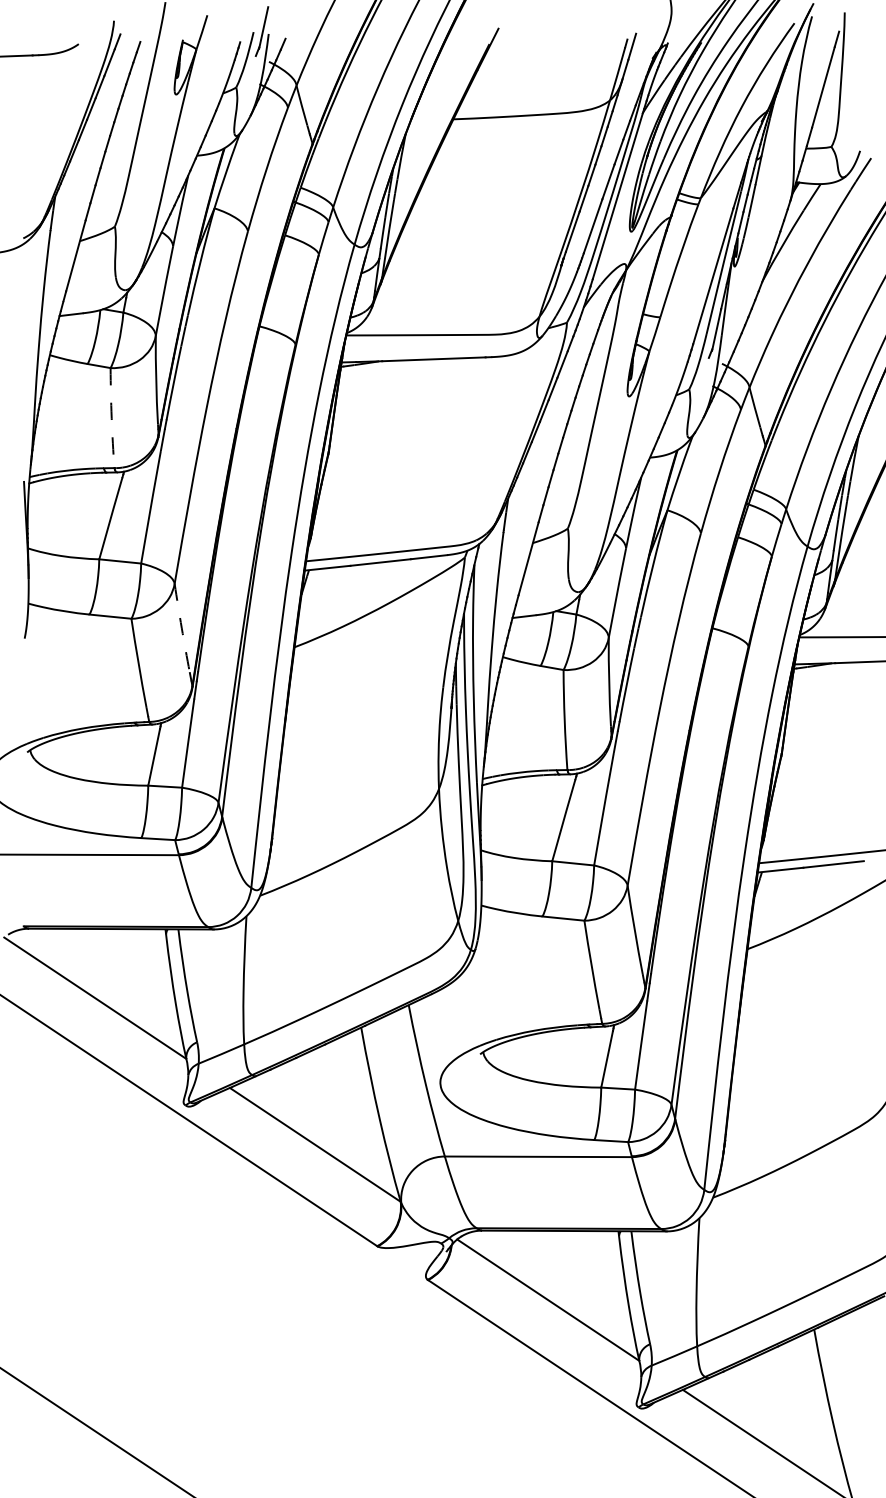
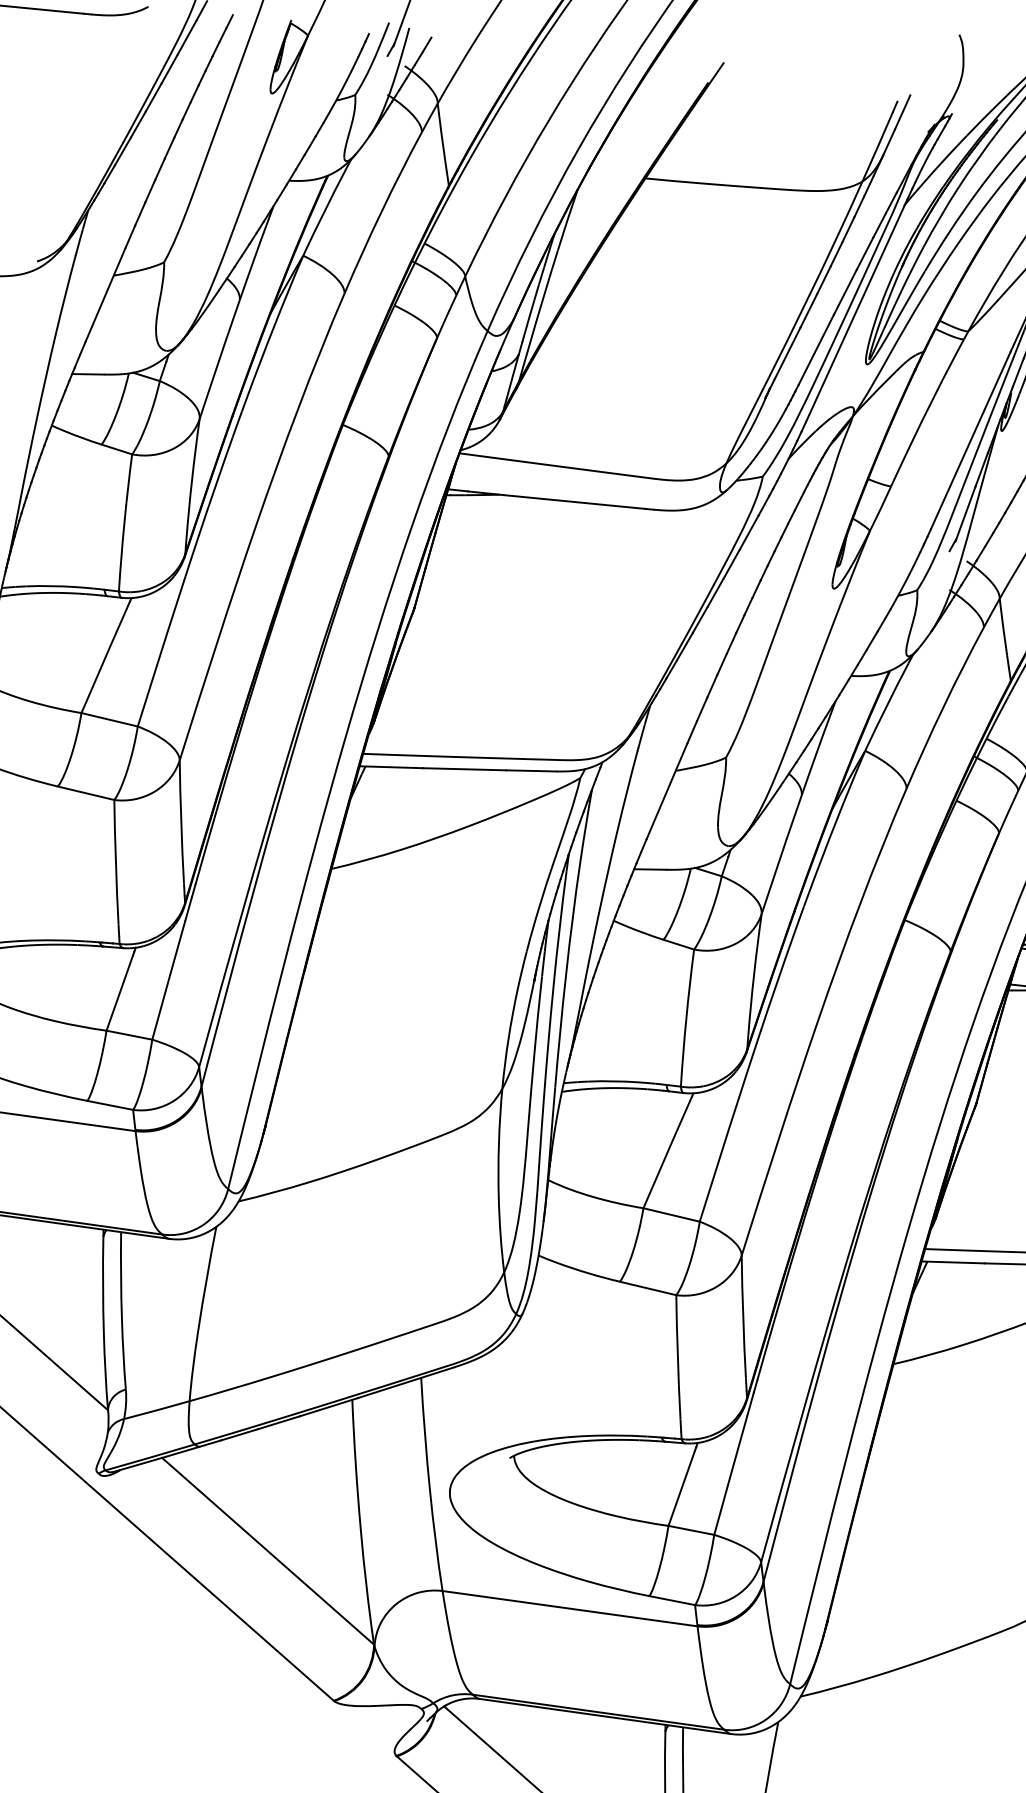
arc: (111, 418) -> (124, 523), dashed -> solid
arc: (181, 628) -> (180, 822), dashed -> solid

